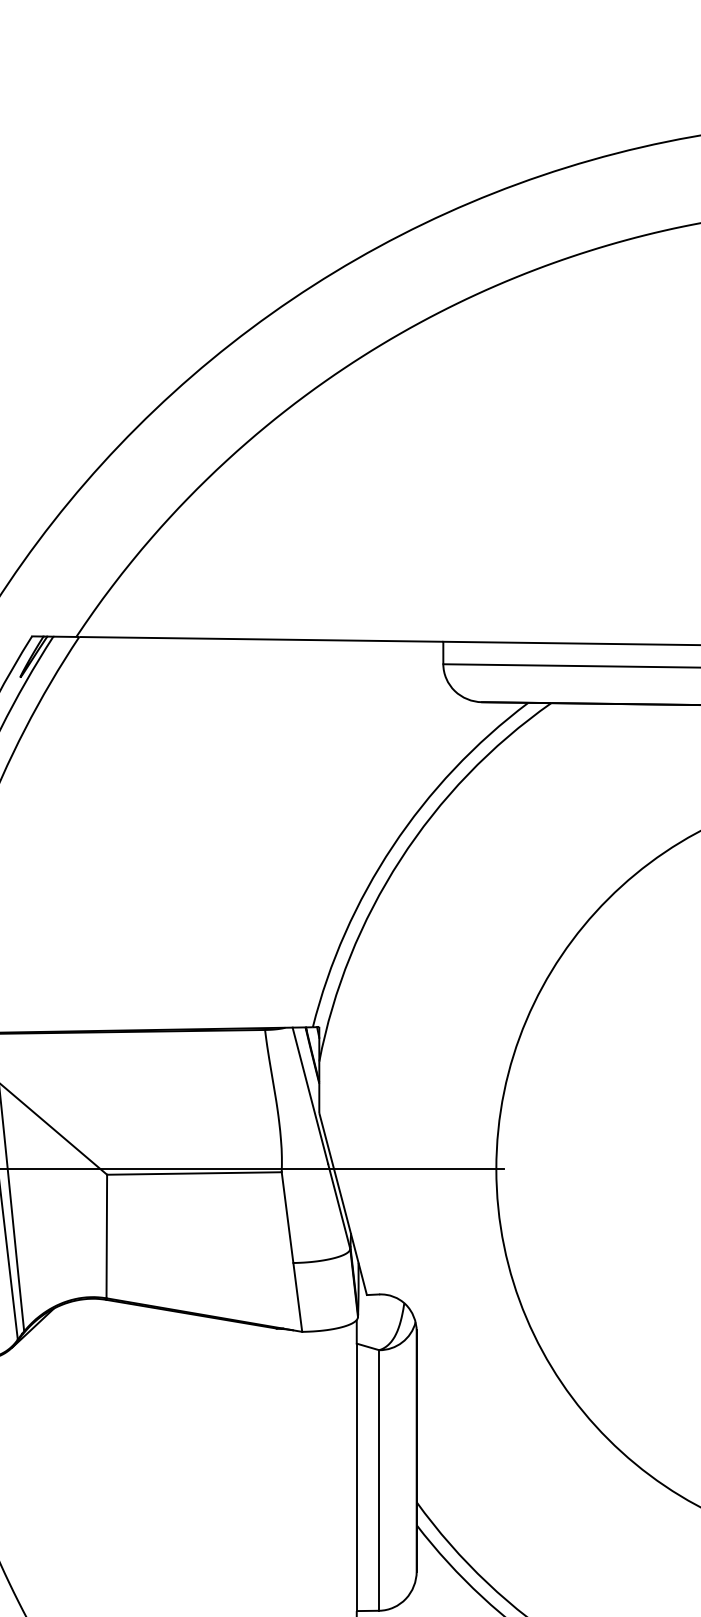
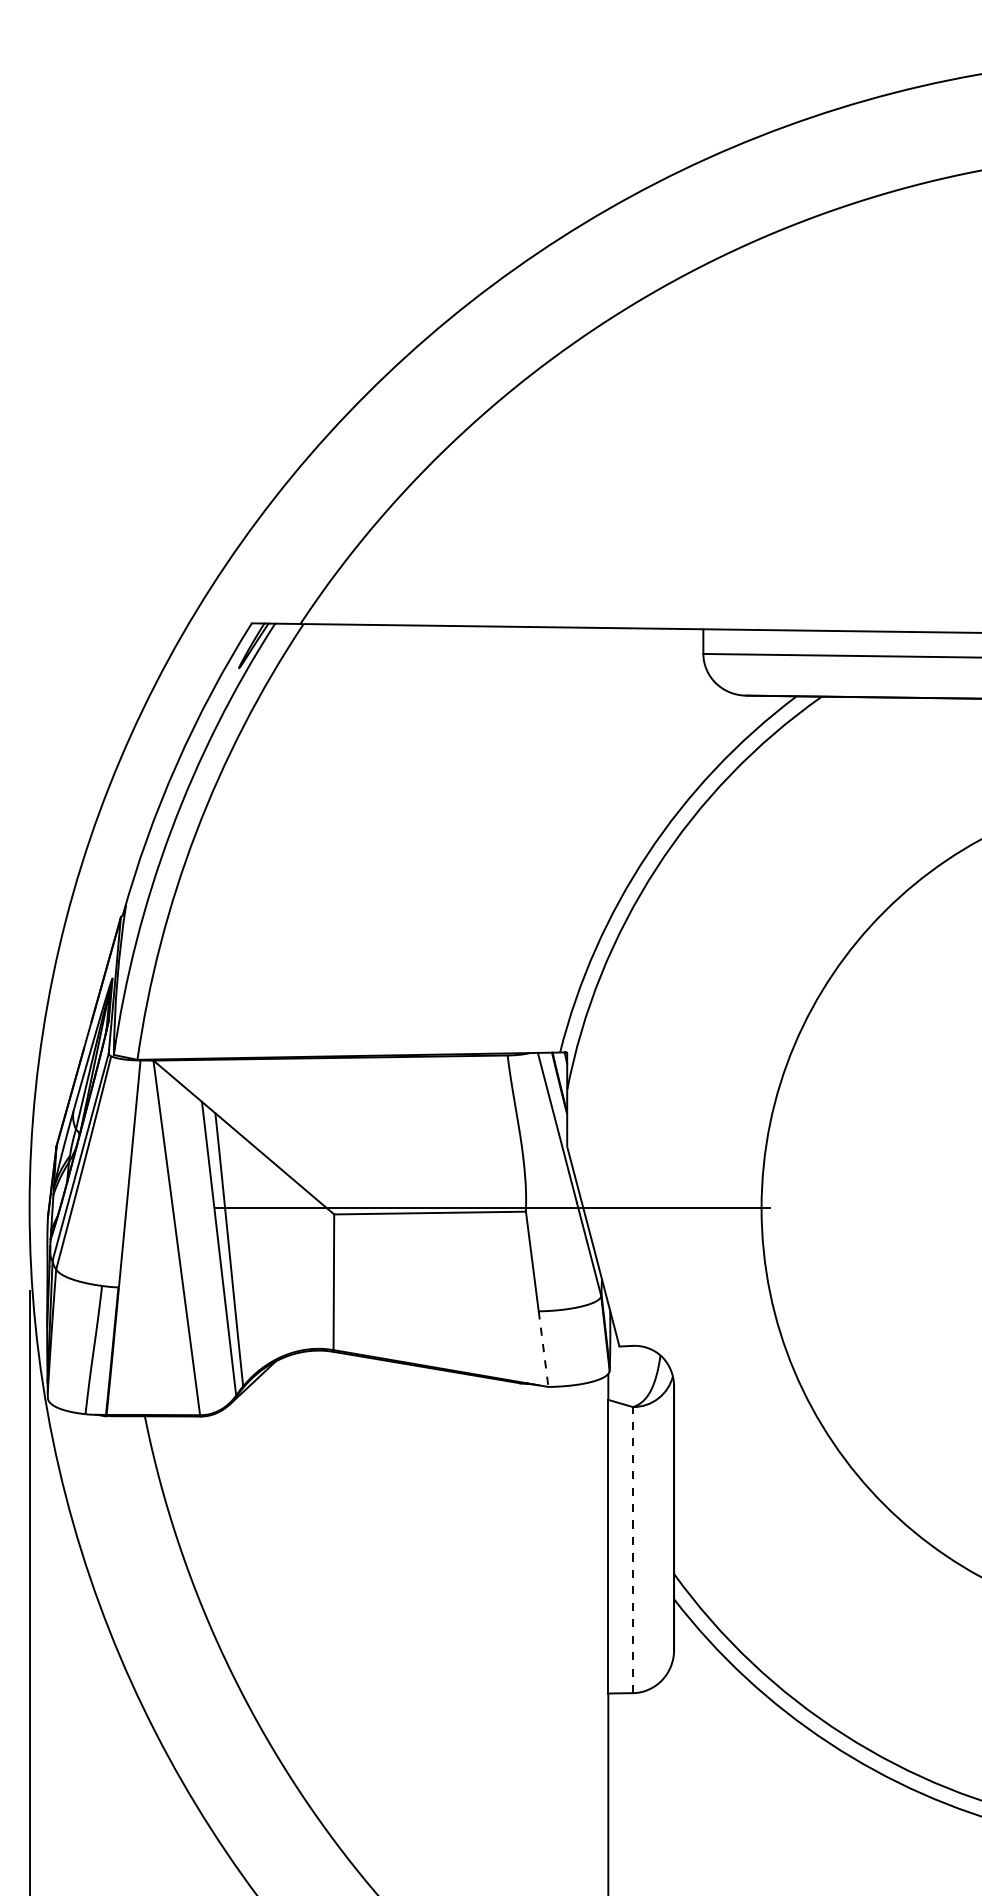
line: (297, 1297) -> (543, 1349), solid -> dashed
line: (378, 1479) -> (632, 1549), solid -> dashed

